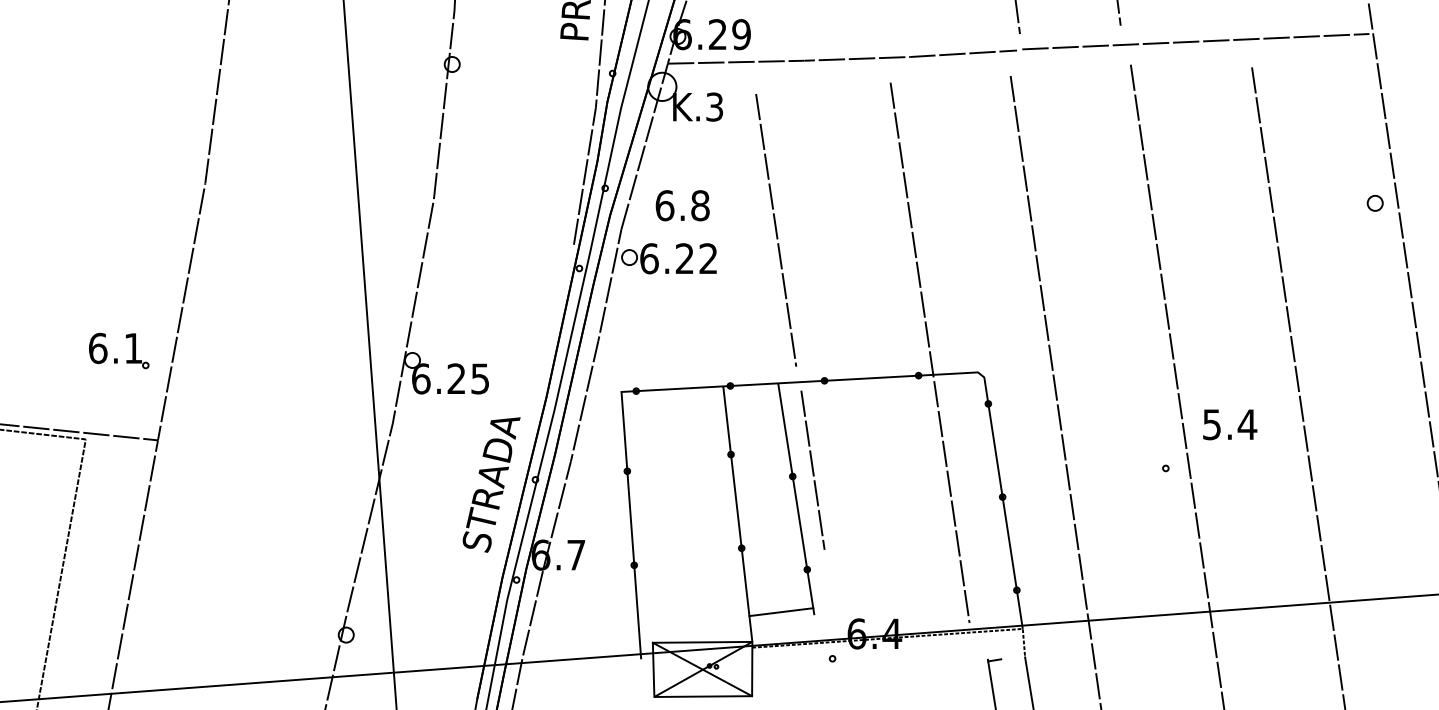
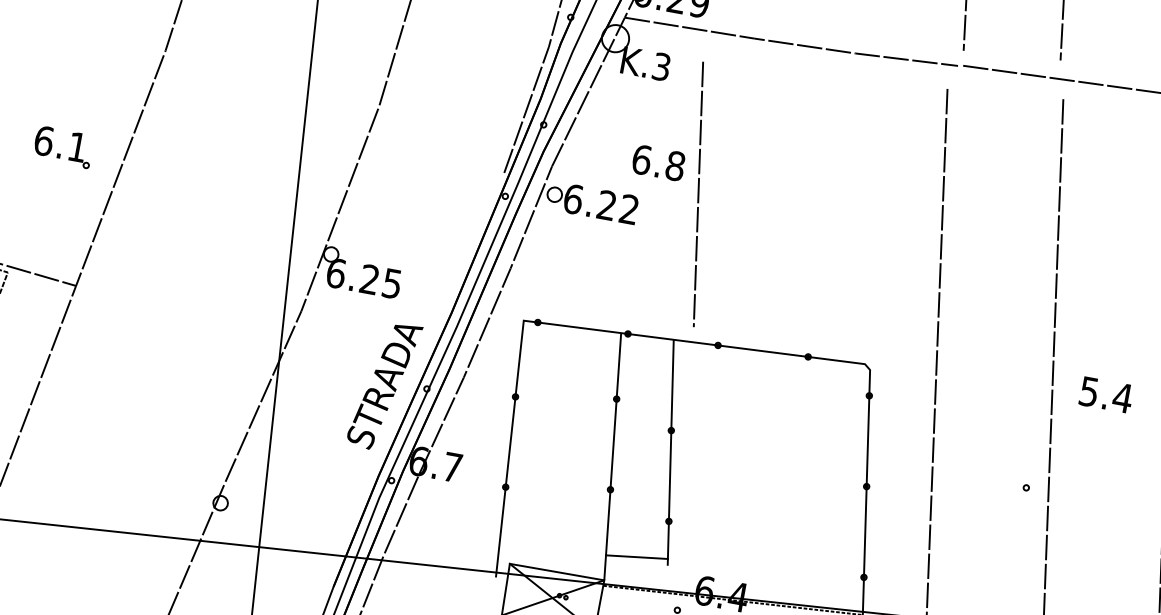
text: (682, 205) -> (658, 162), moved
line: (929, 352) -> (822, 336), removed
part: (117, 358) -> (60, 153), moved
text: (1230, 424) -> (1106, 394), moved
line: (812, 469) -> (691, 427), removed

